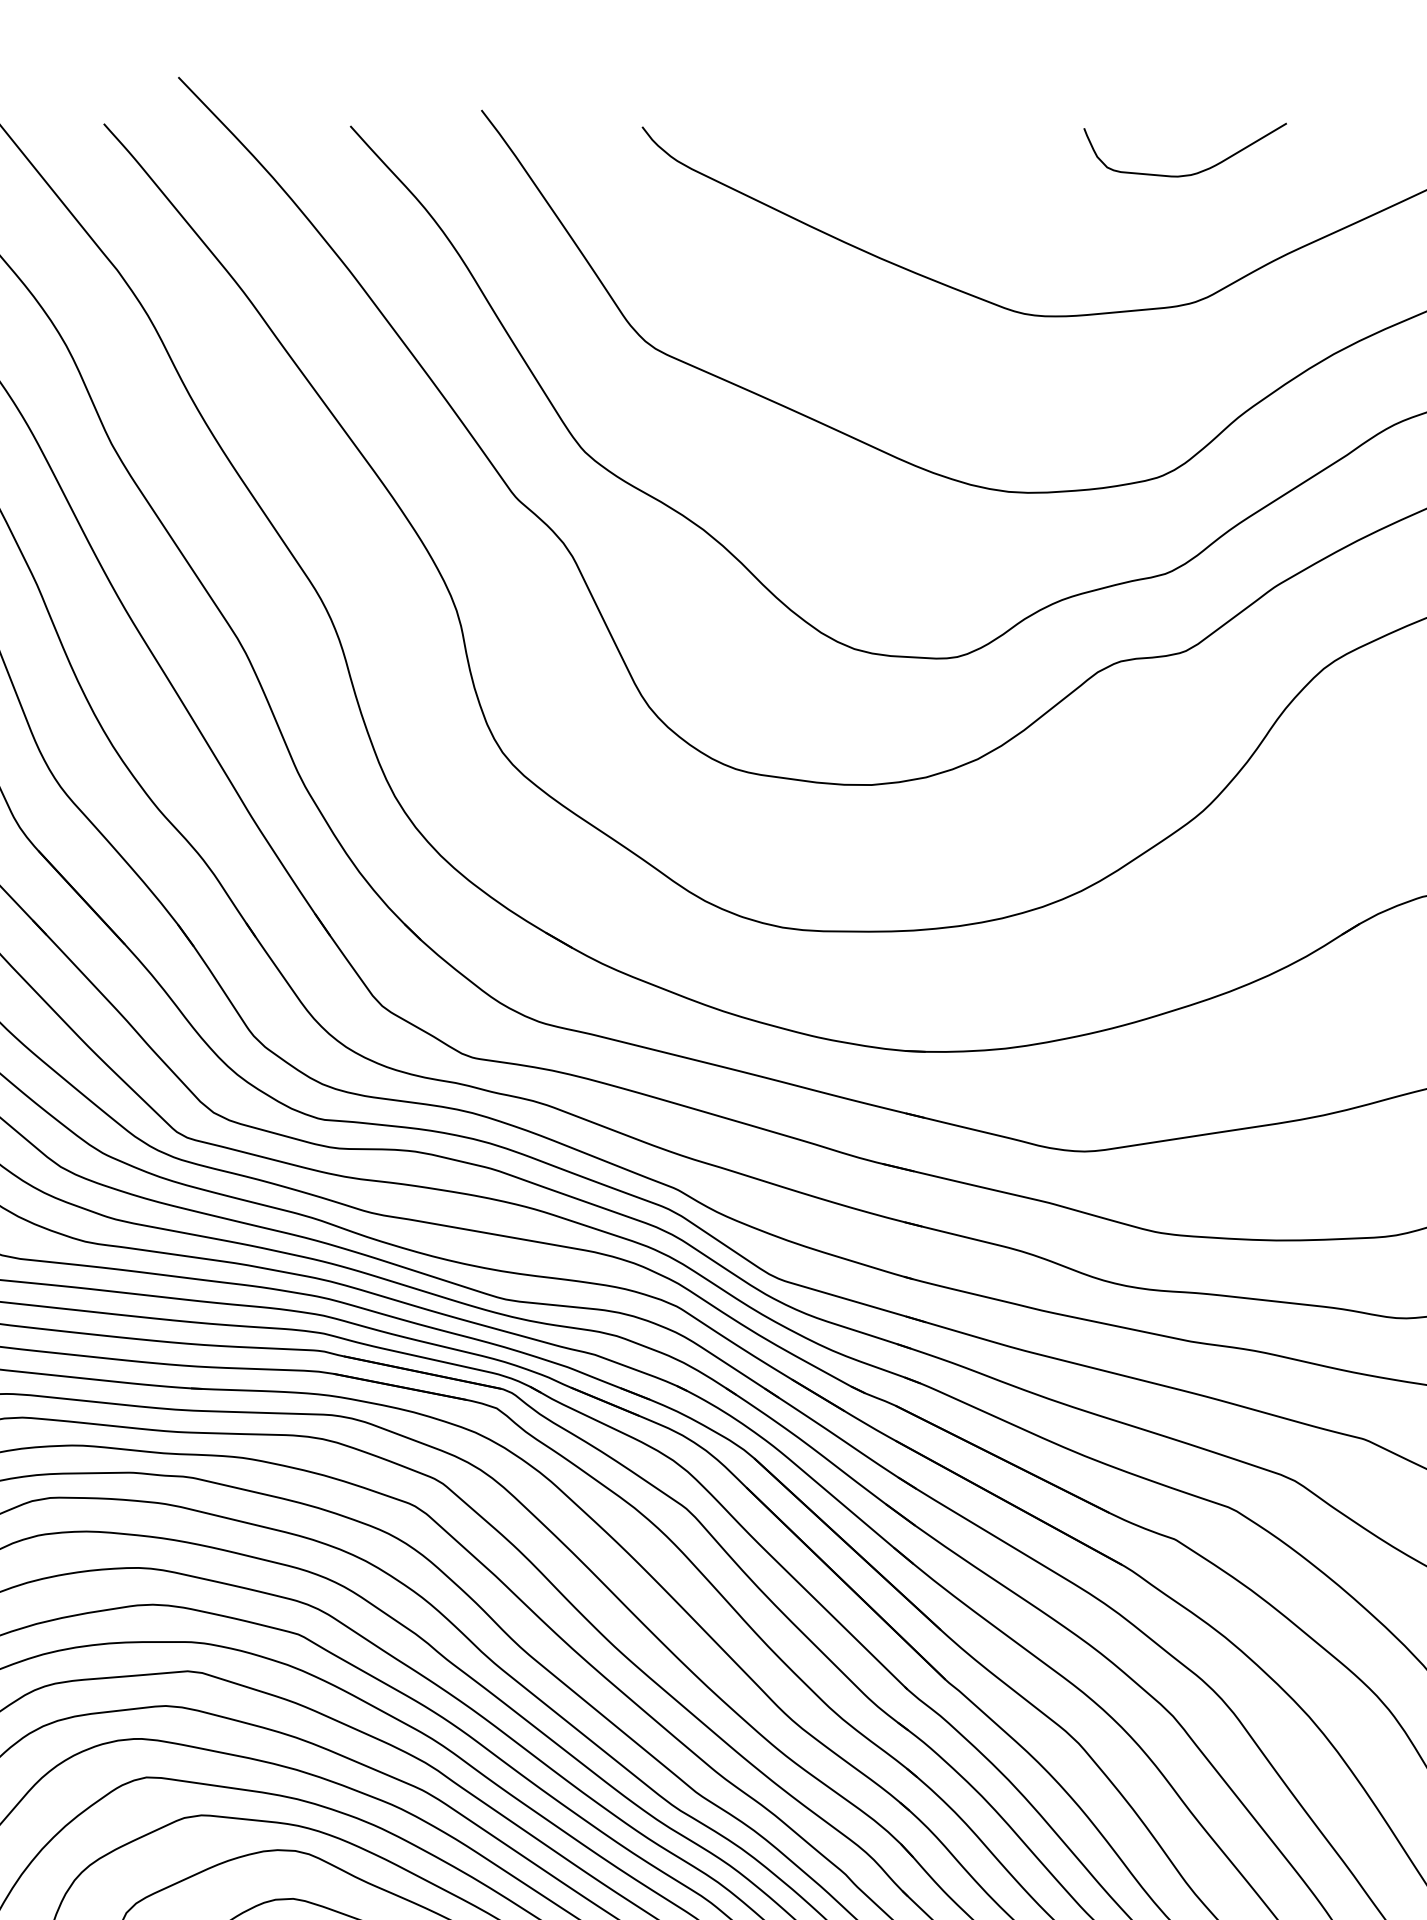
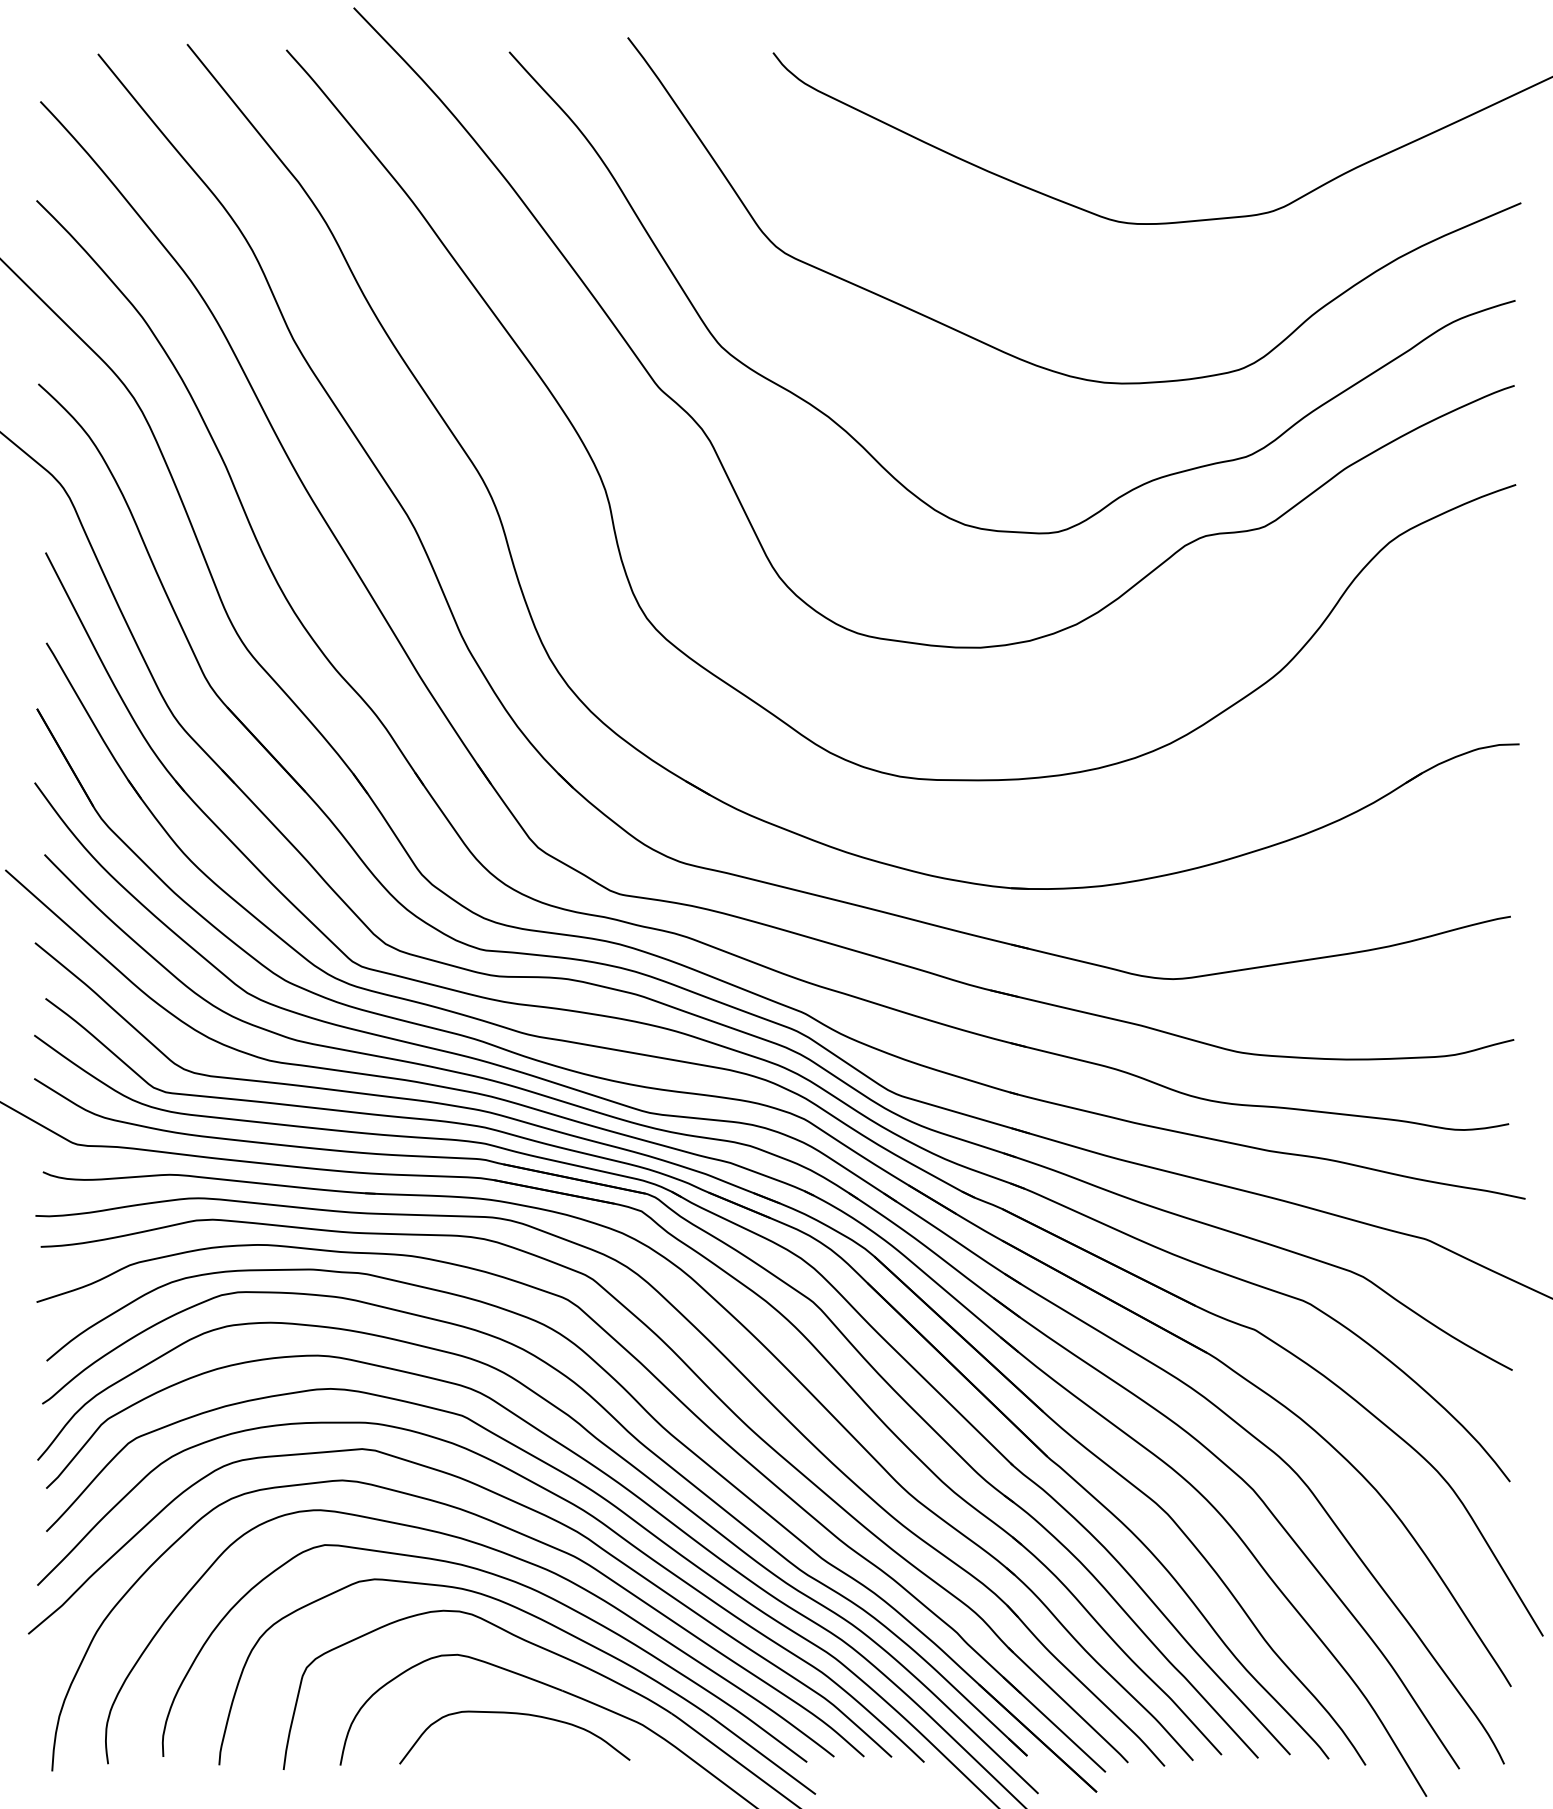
curve: (1185, 174) -> (1264, 95), removed

